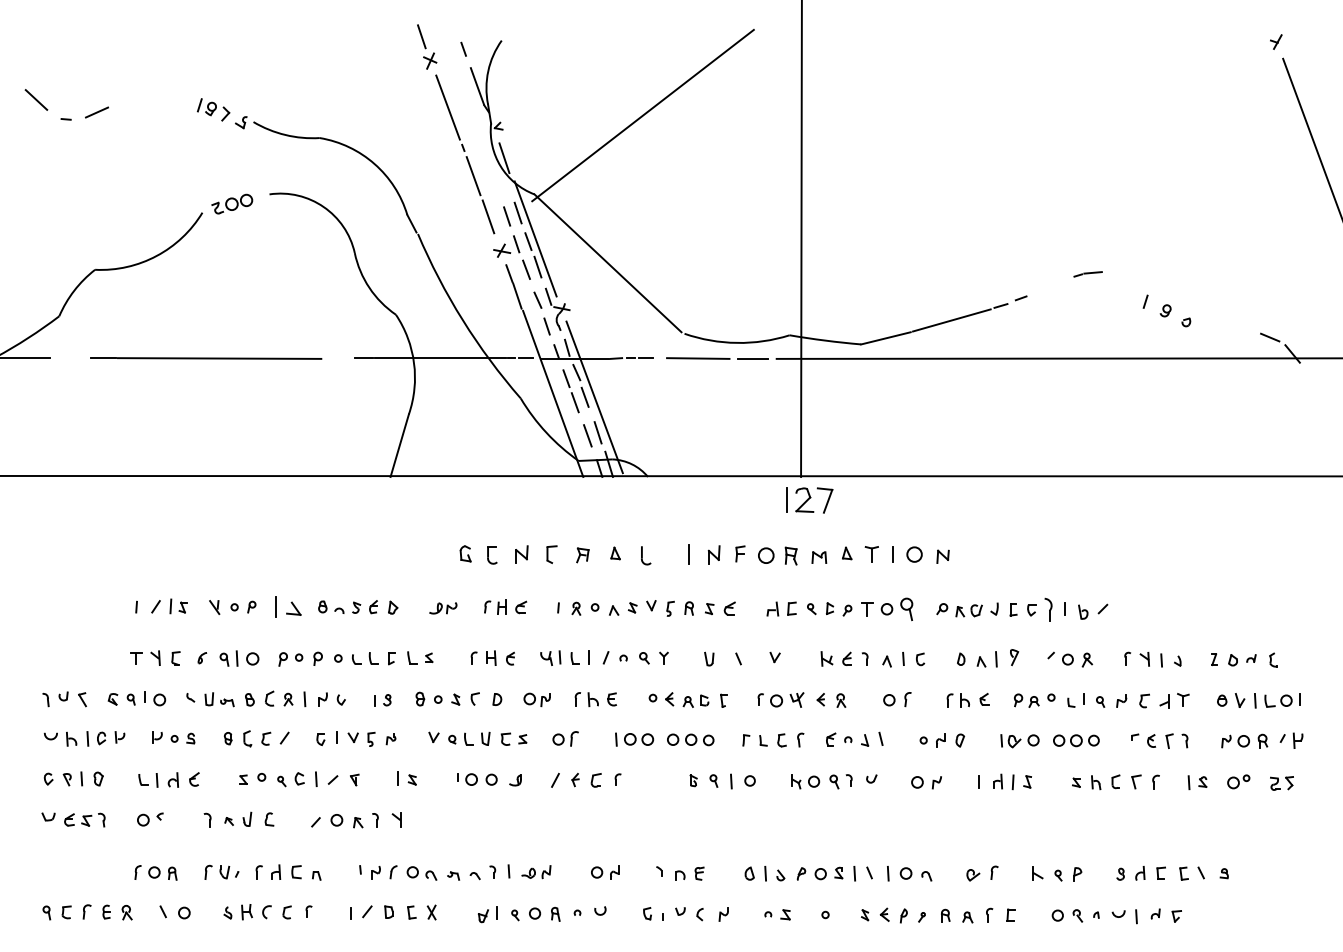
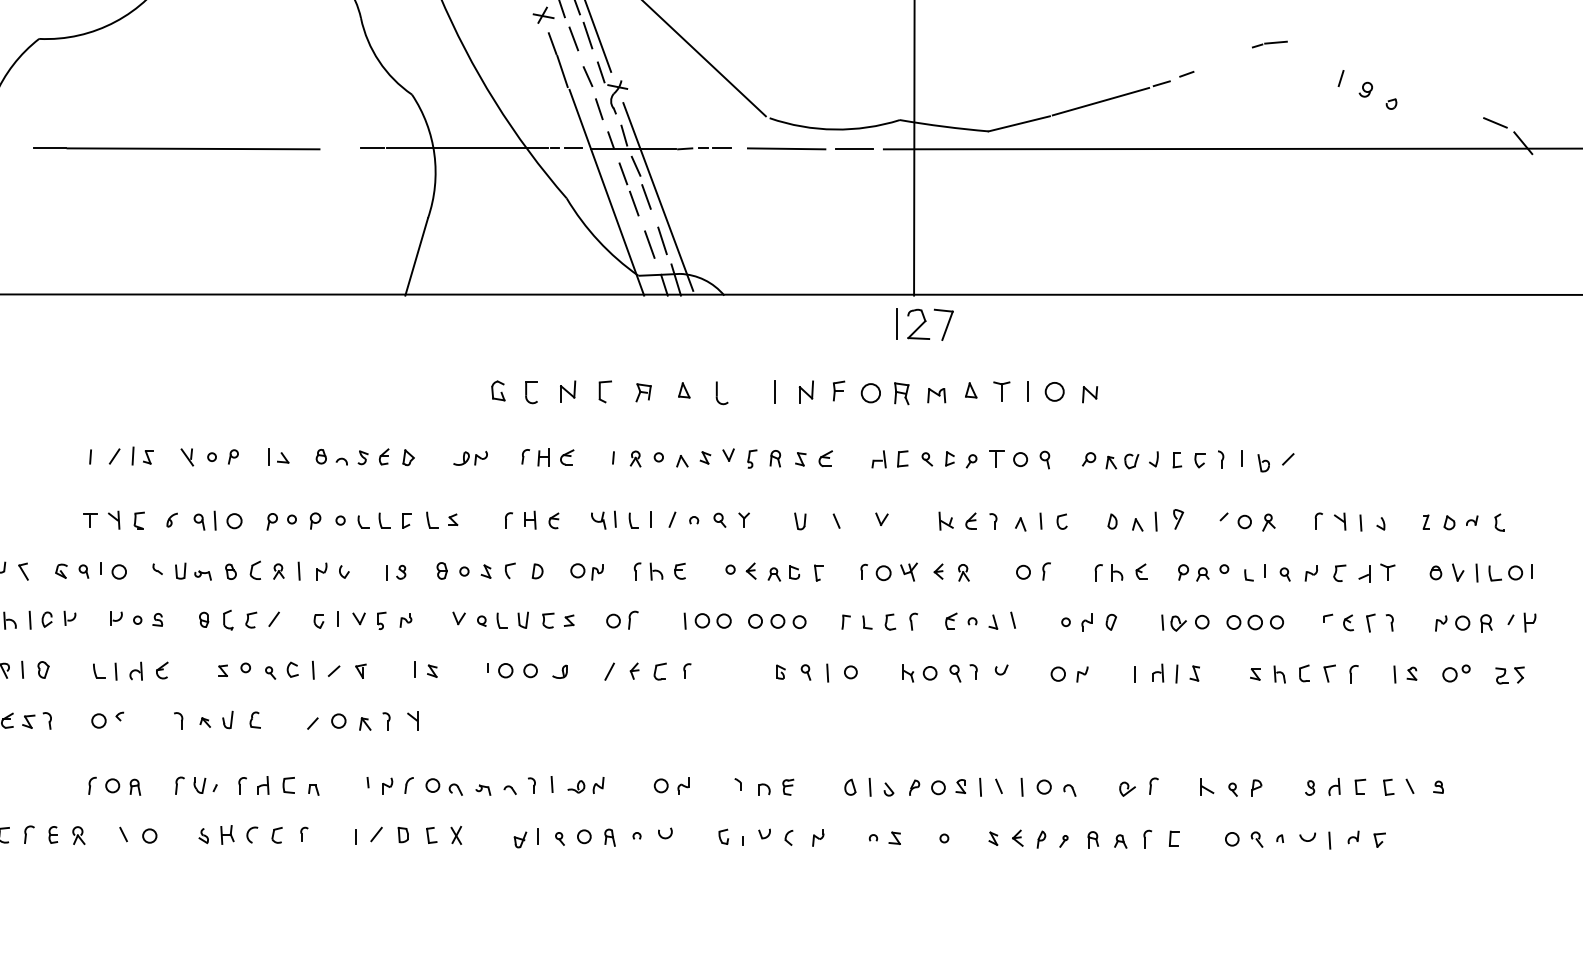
part: (288, 606) -> (278, 456), size x0.62
part: (1048, 608) -> (1220, 458), size x0.62
part: (906, 609) -> (1044, 459), size x0.62

